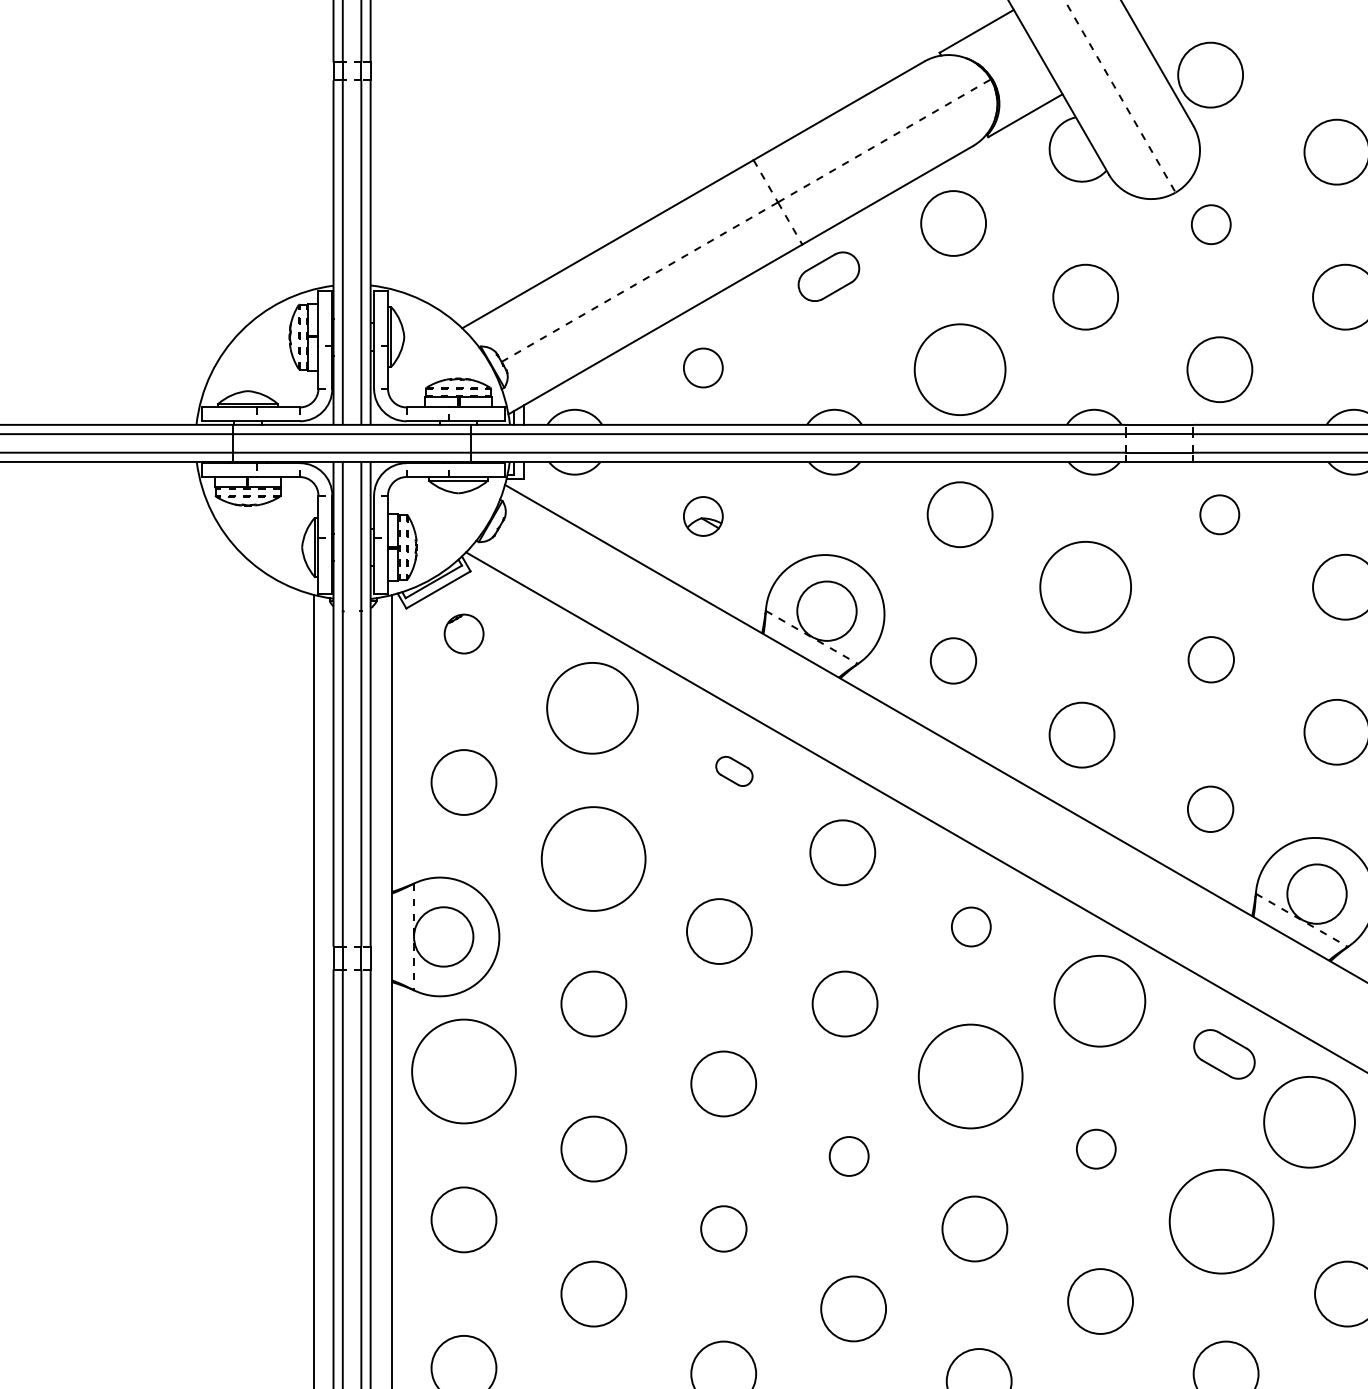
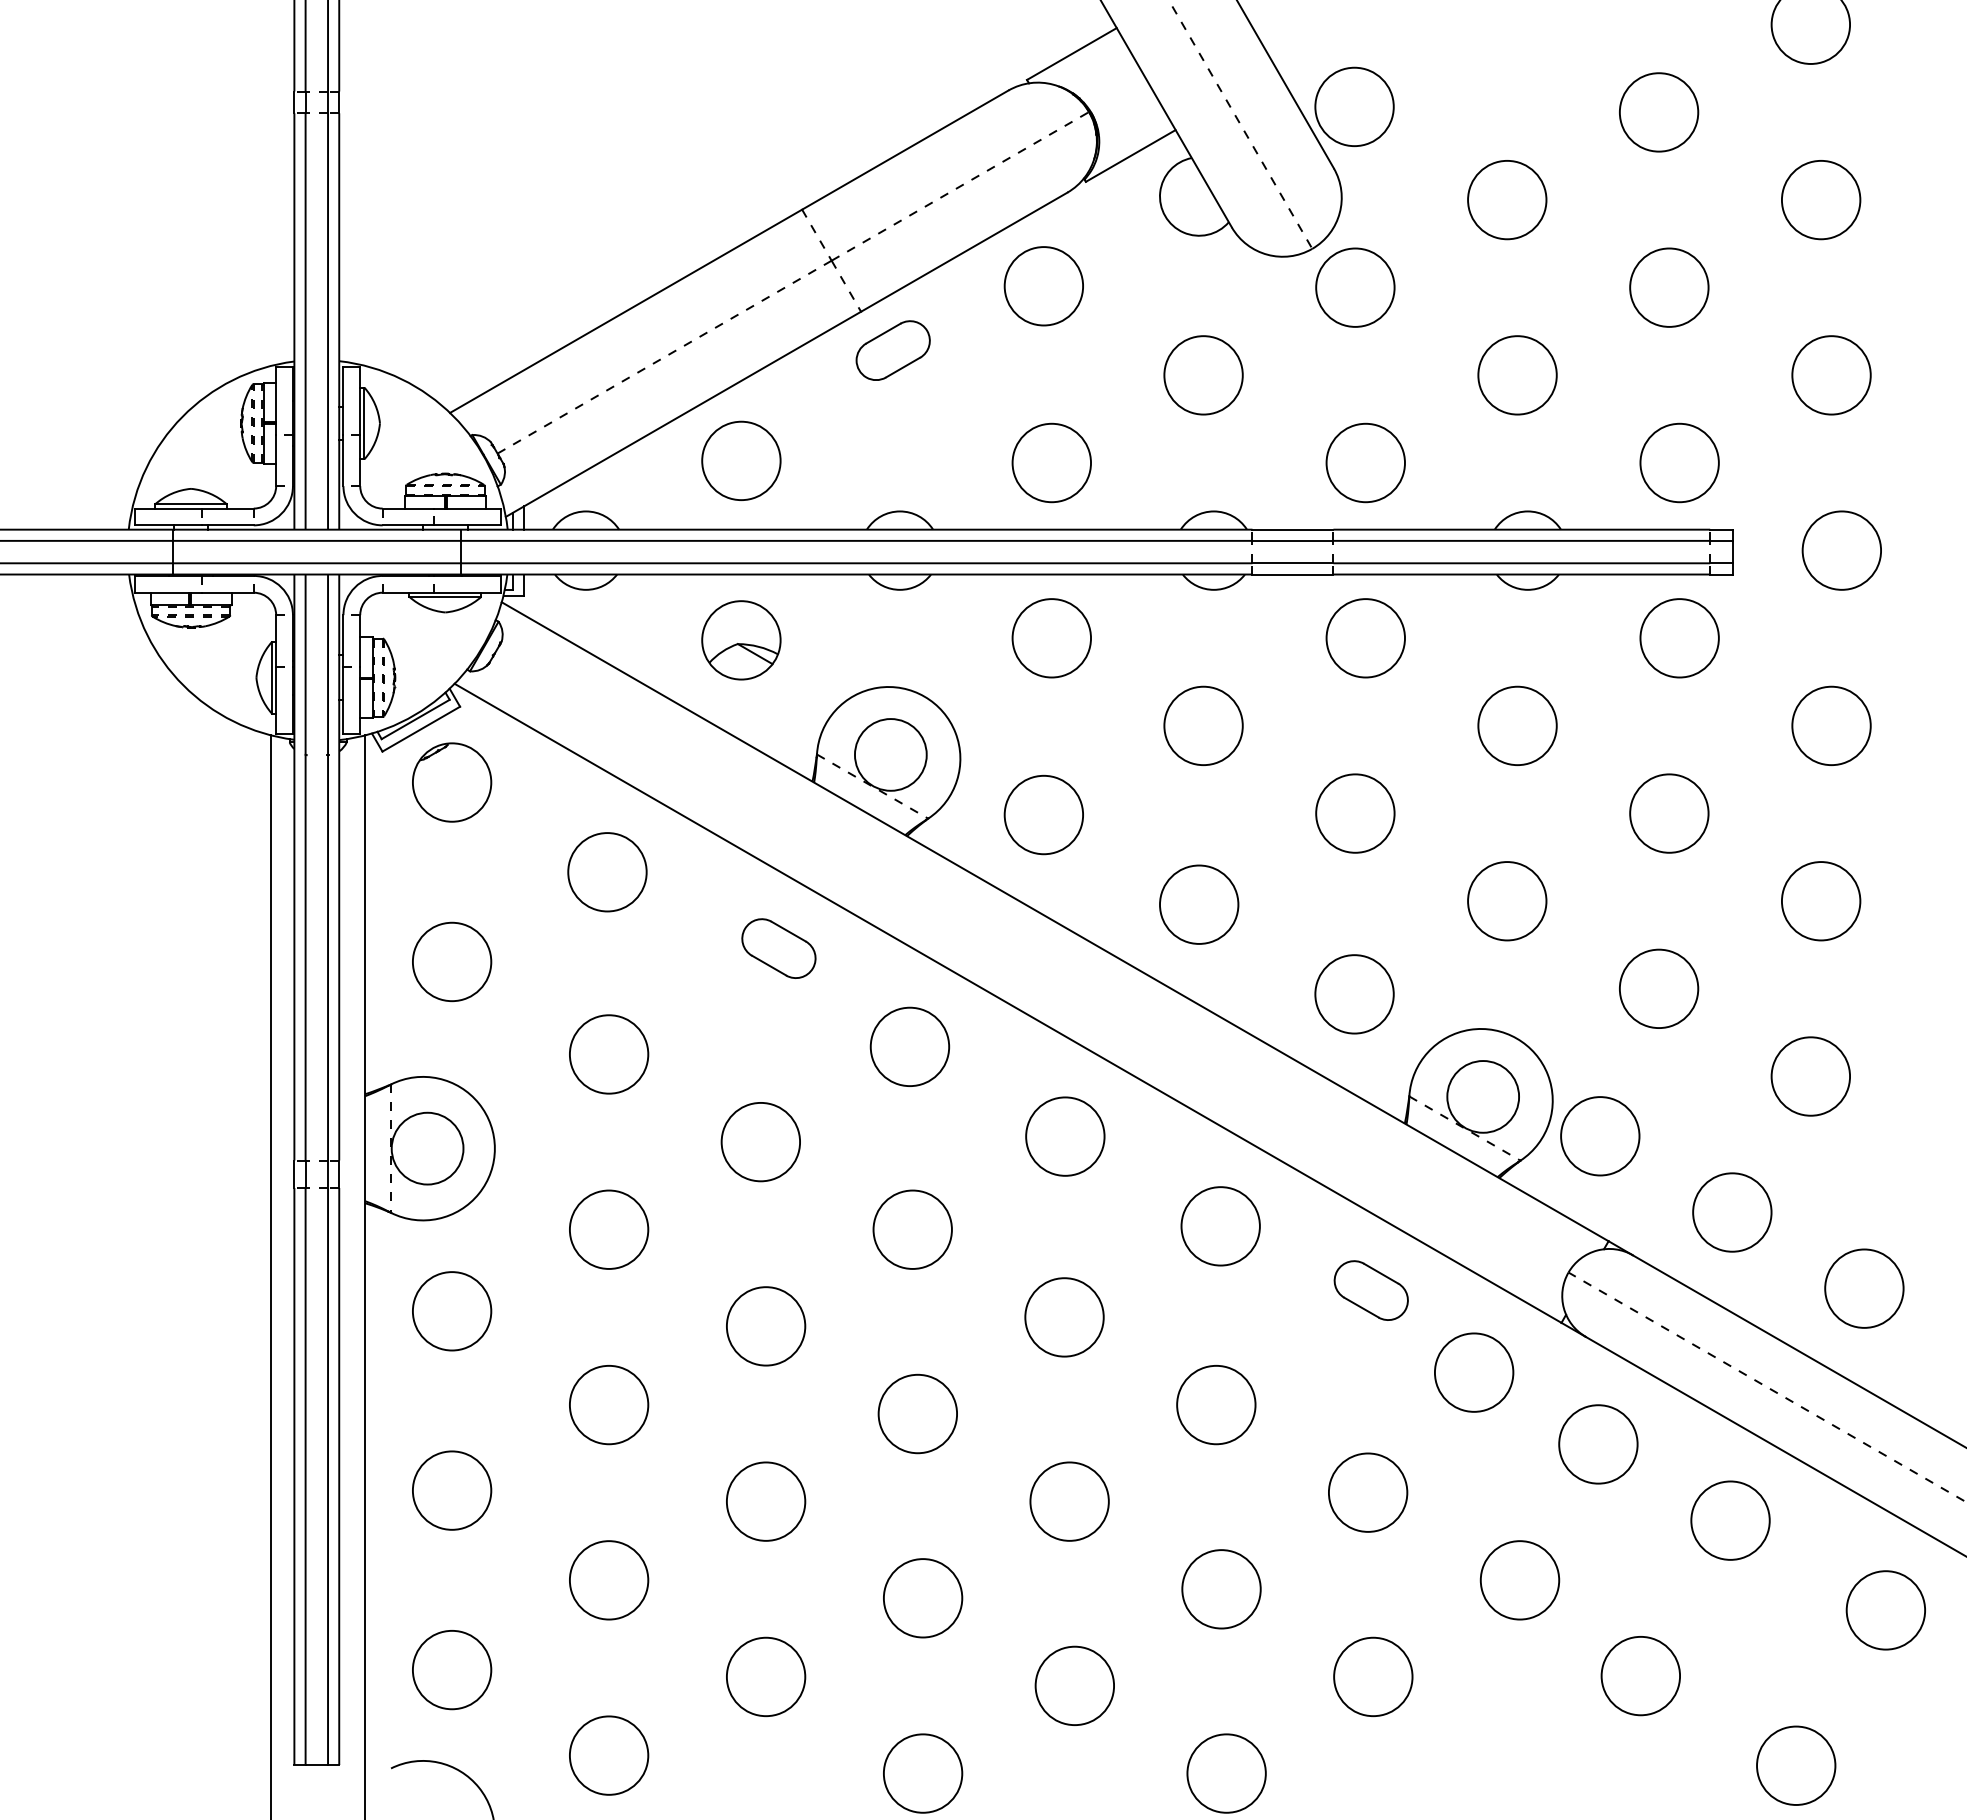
circle: (1211, 224) -> (1355, 287), size x1.67
circle: (703, 367) -> (741, 460), size x1.67
circle: (959, 369) -> (1051, 462), size x0.71
circle: (1219, 514) -> (1365, 638), size x1.67
part: (703, 516) -> (741, 640), size x1.67
circle: (1085, 586) -> (1203, 725), size x0.71
part: (464, 634) -> (452, 782), size x1.67
circle: (1211, 659) -> (1355, 813), size x1.43
circle: (953, 660) -> (1043, 814), size x1.43
circle: (592, 708) -> (607, 872), size x0.71
part: (734, 771) -> (778, 948), size x1.67
circle: (1210, 809) -> (1354, 994), size x1.43
circle: (594, 859) -> (609, 1054), size x0.62
circle: (971, 926) -> (1065, 1136), size x1.67
circle: (1099, 1001) -> (1220, 1226), size x0.71
circle: (463, 1071) -> (451, 1311), size x0.62
circle: (970, 1076) -> (1064, 1317), size x0.62
circle: (1309, 1122) -> (1473, 1372), size x0.71
circle: (1096, 1149) -> (1216, 1405), size x1.67
circle: (849, 1156) -> (917, 1413), size x1.67
circle: (1222, 1221) -> (1368, 1492), size x0.62
circle: (724, 1228) -> (766, 1501), size x1.43

